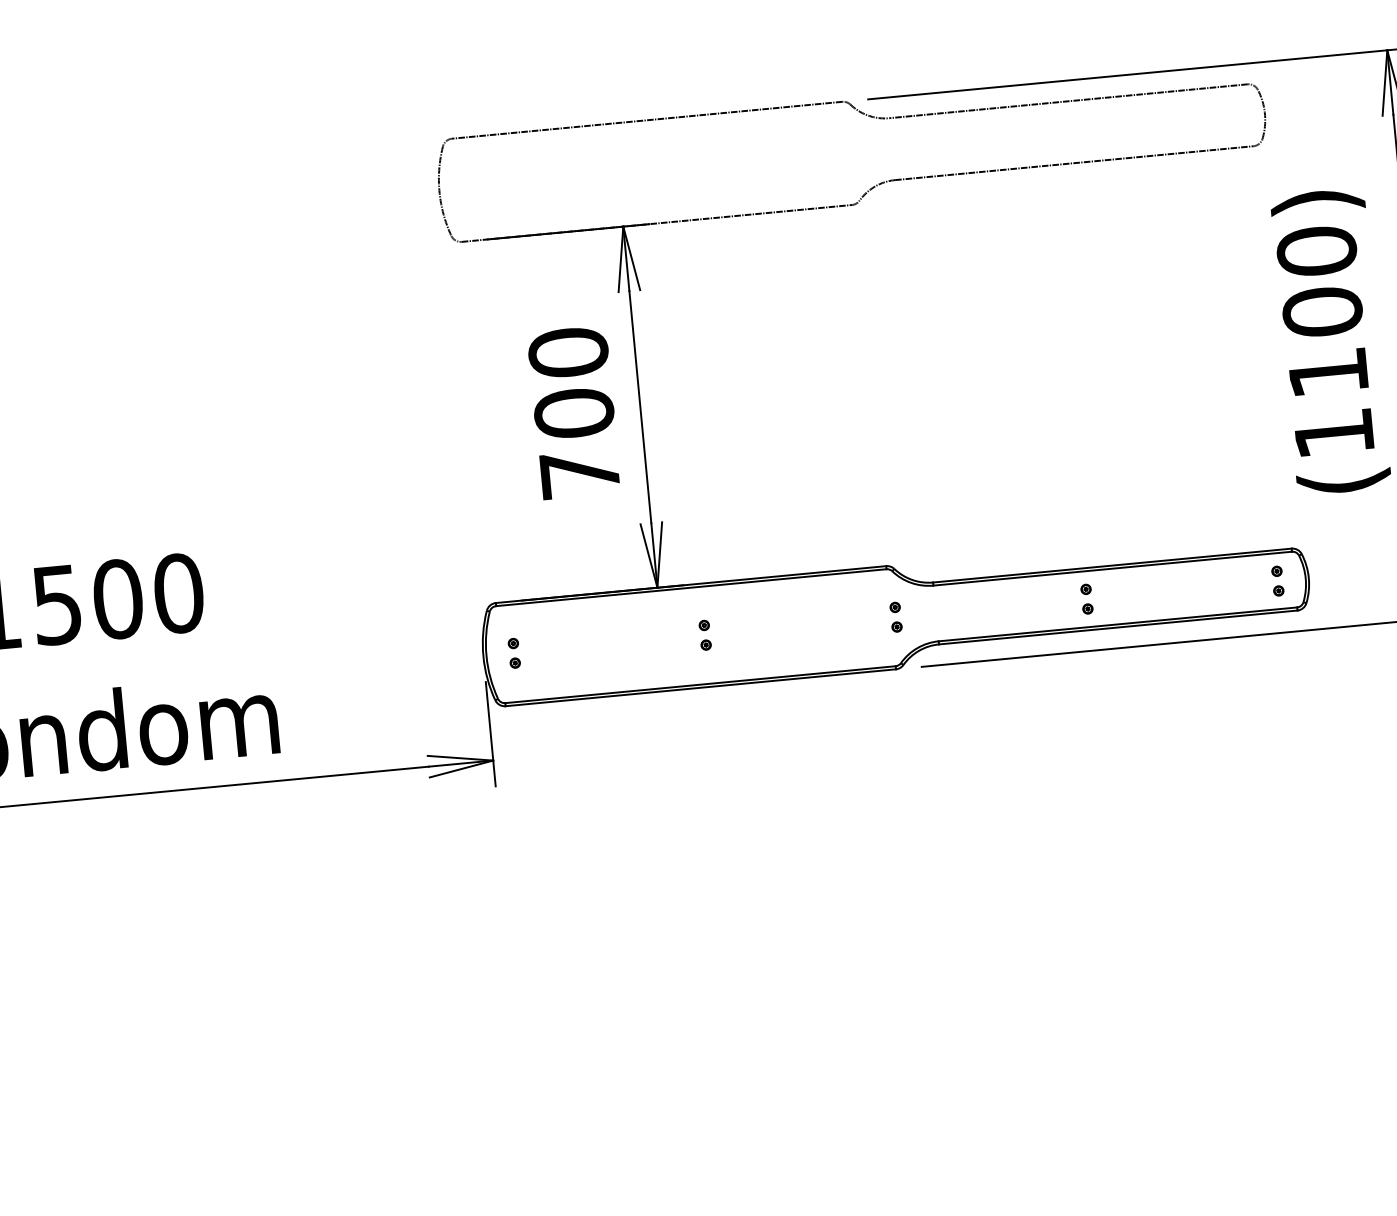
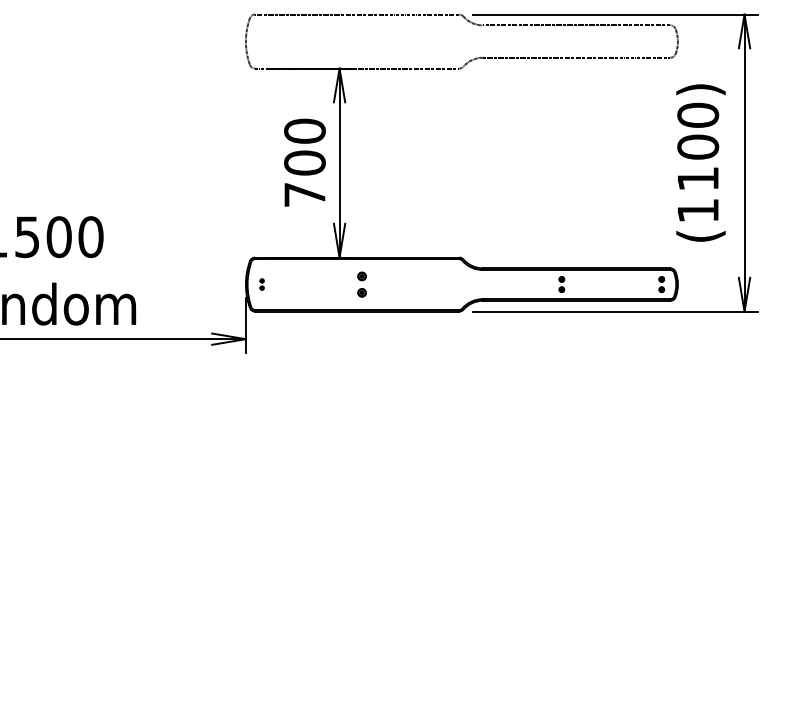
part: (895, 617) -> (461, 284), removed
part: (704, 635) -> (361, 284), size x1.6
part: (513, 653) -> (261, 284), size x0.7

